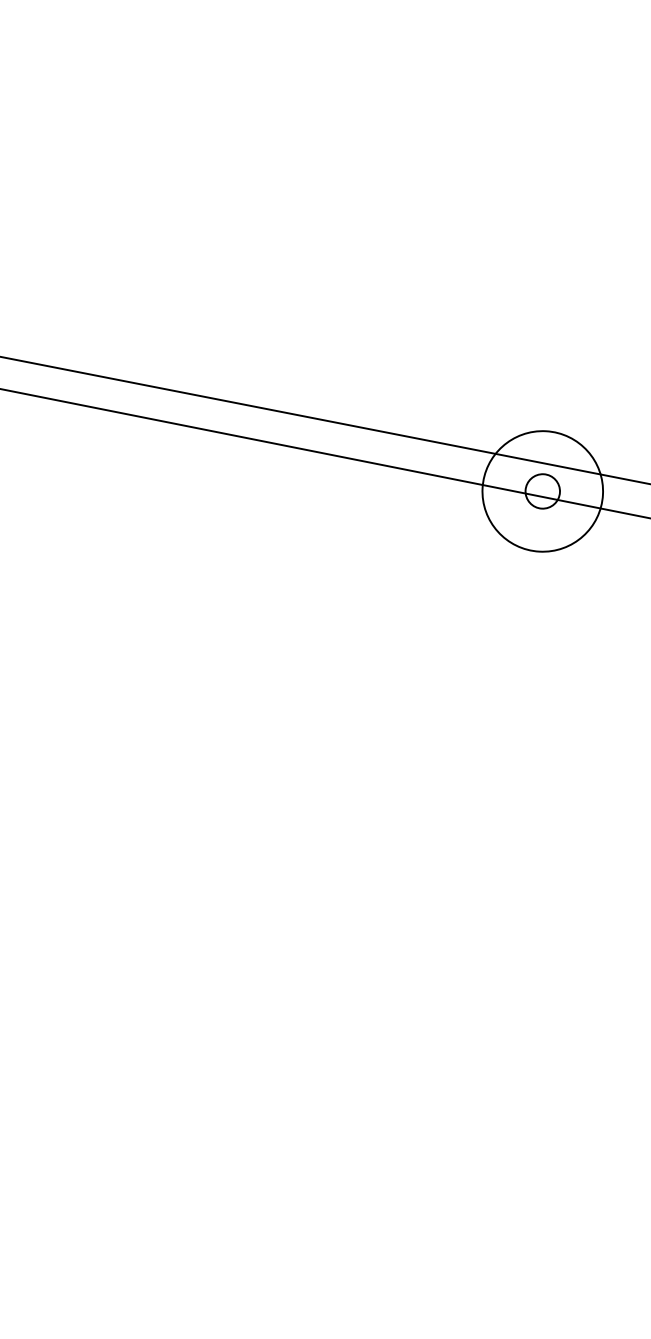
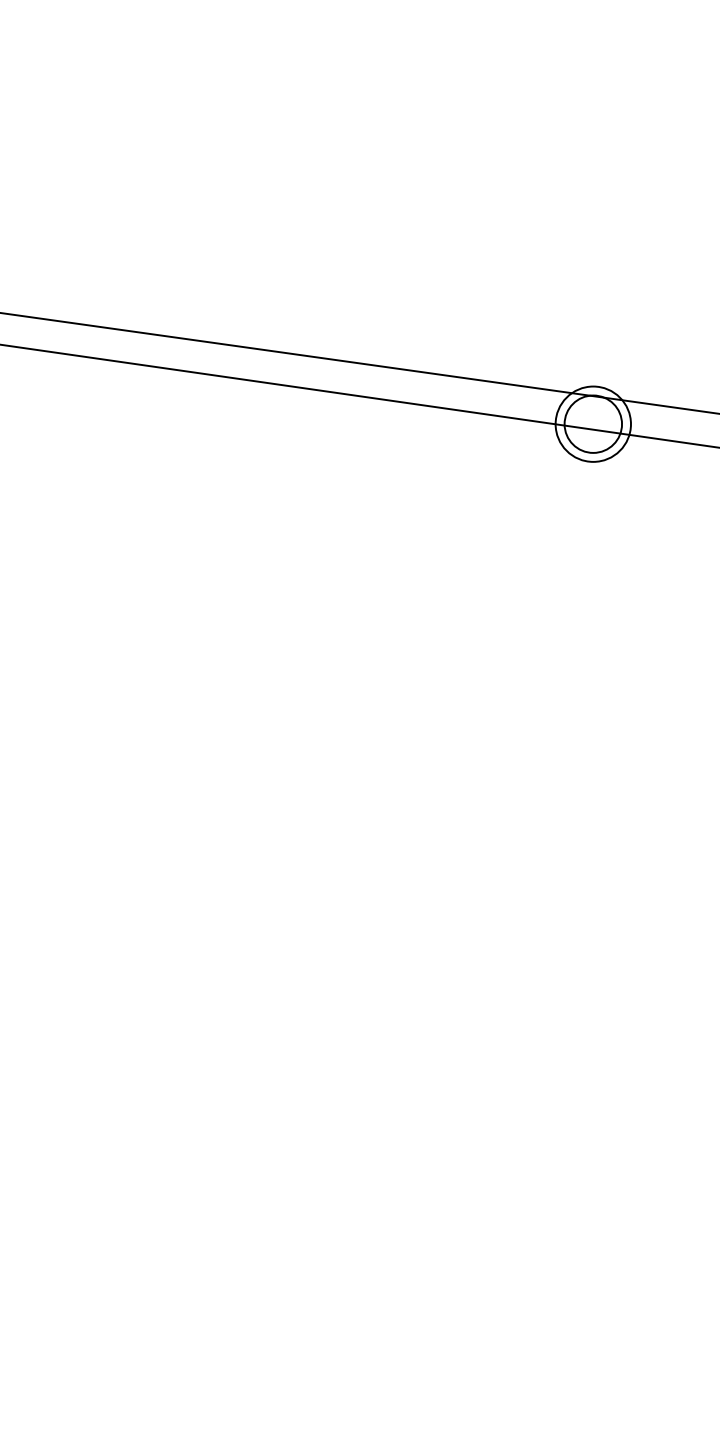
circle: (542, 490) -> (592, 423), size x0.62
circle: (543, 490) -> (593, 423), size x1.67

